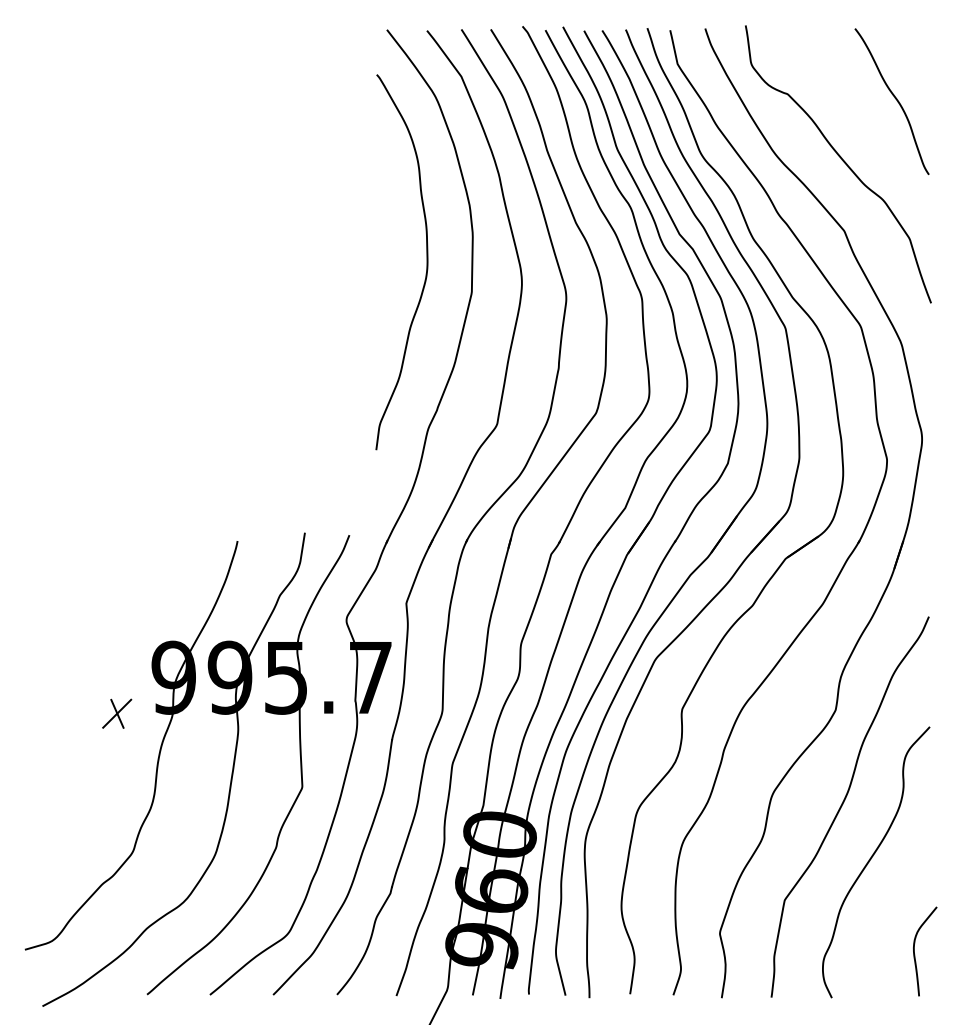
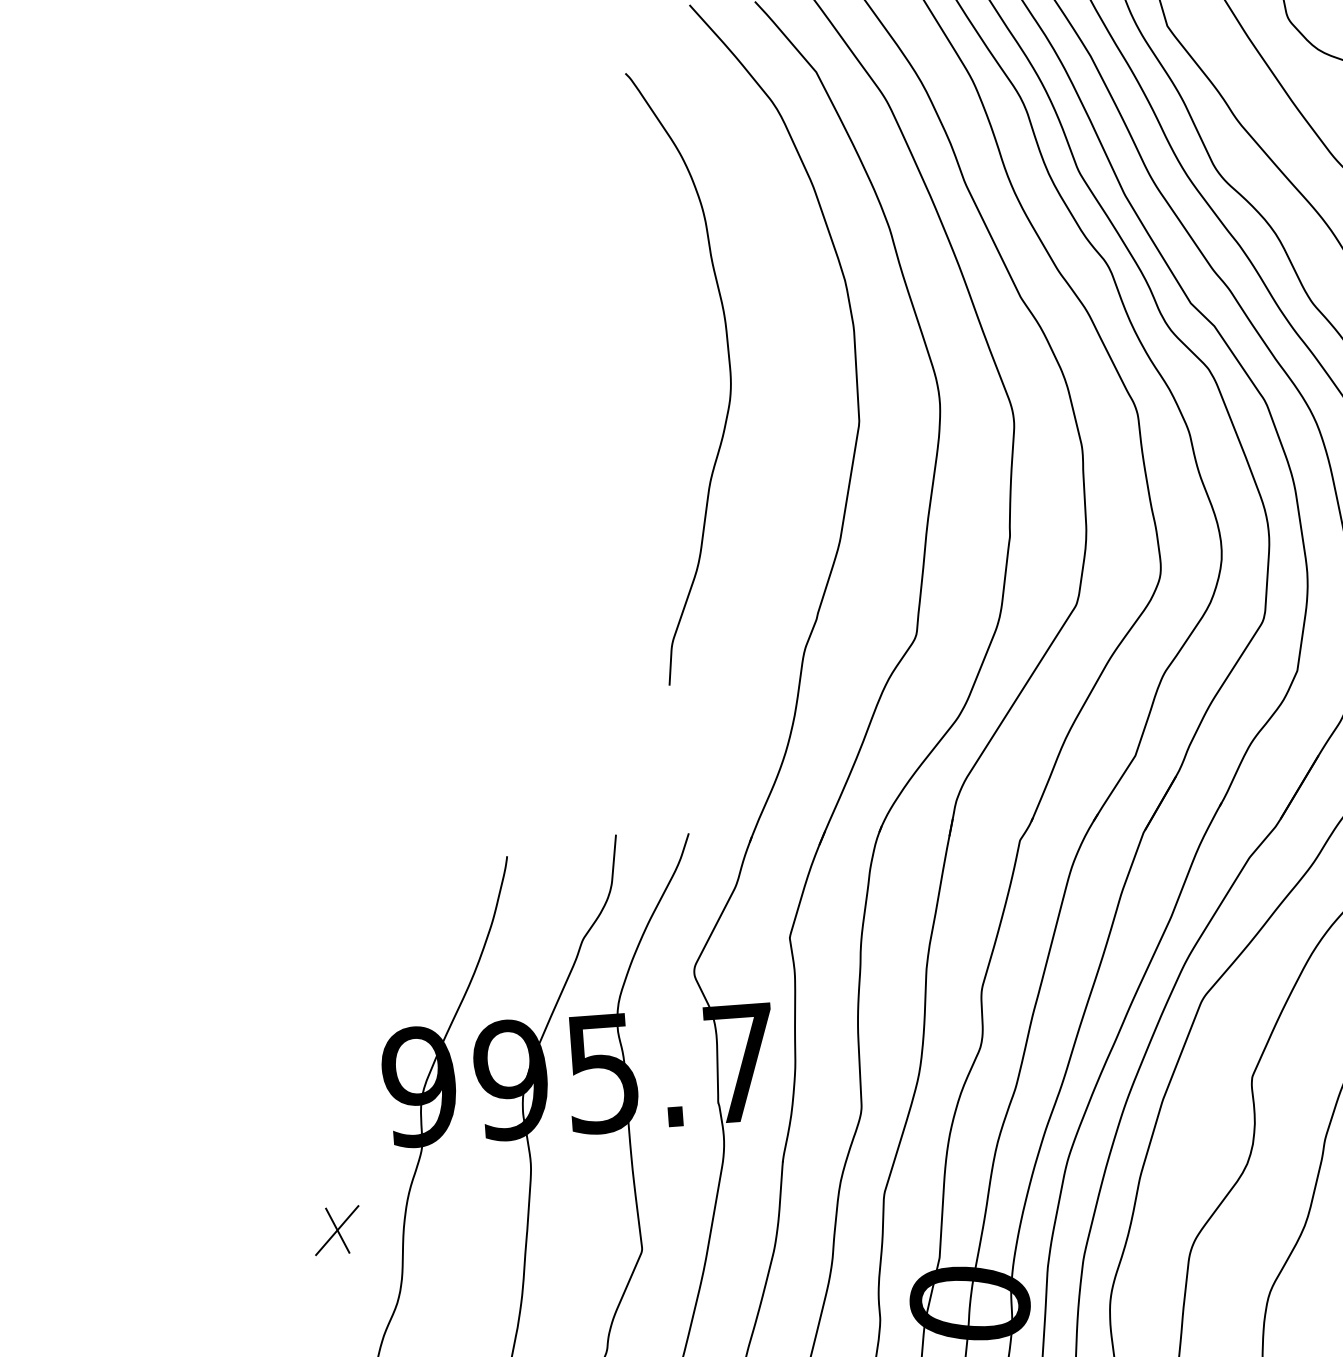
curve: (426, 262) -> (728, 373), moved
part: (117, 713) -> (337, 1230), moved

